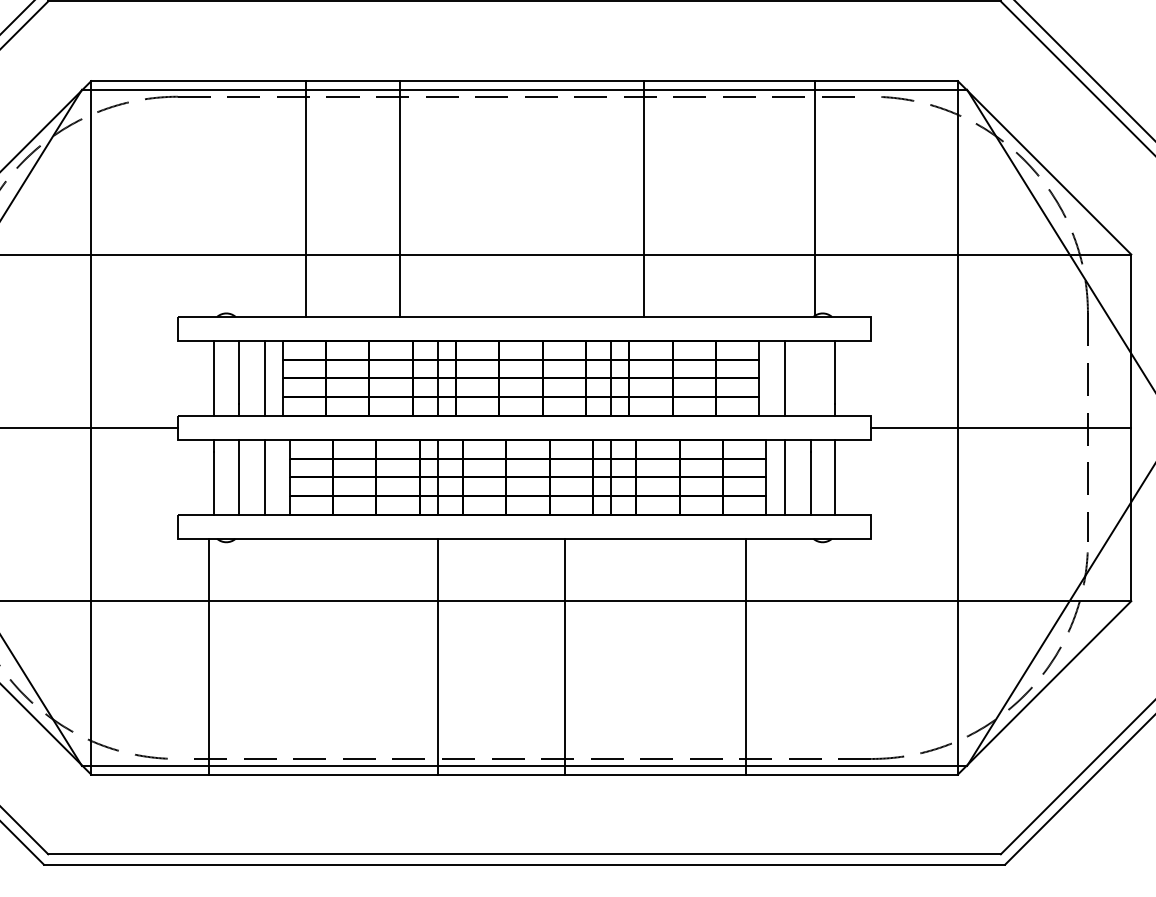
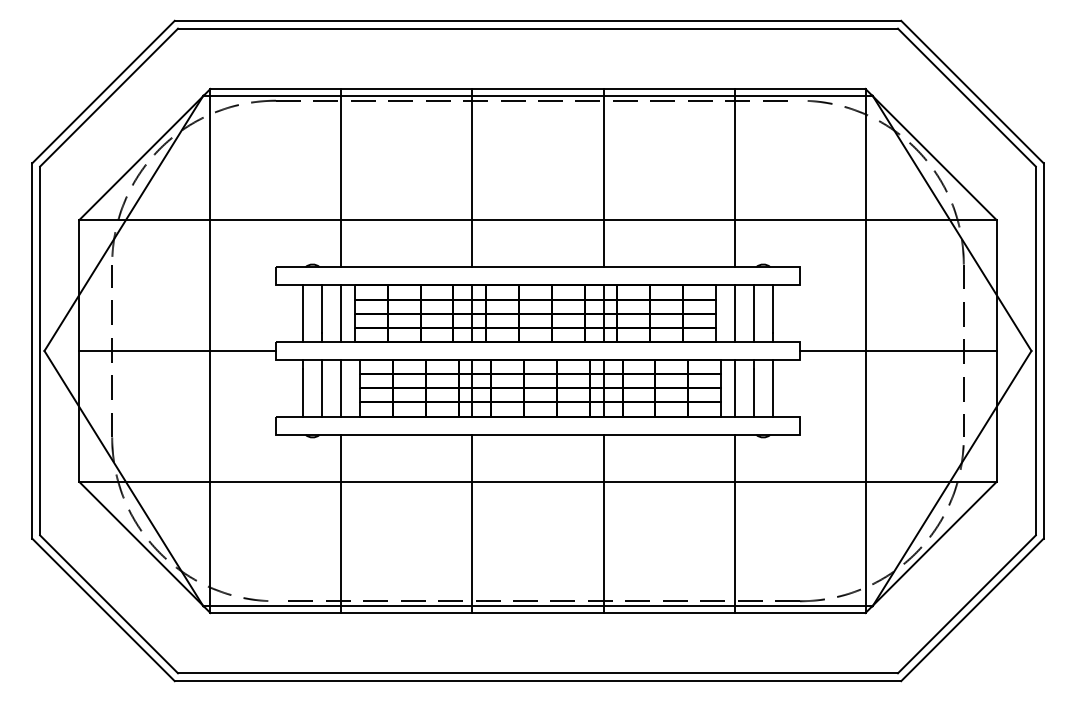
line: (305, 198) -> (341, 177), moved
line: (399, 198) -> (472, 177), moved
line: (644, 198) -> (603, 177), moved
line: (814, 198) -> (734, 177), moved
line: (811, 378) -> (754, 313), added
line: (209, 656) -> (341, 523), moved
line: (564, 656) -> (603, 523), moved
line: (746, 656) -> (734, 523), moved

